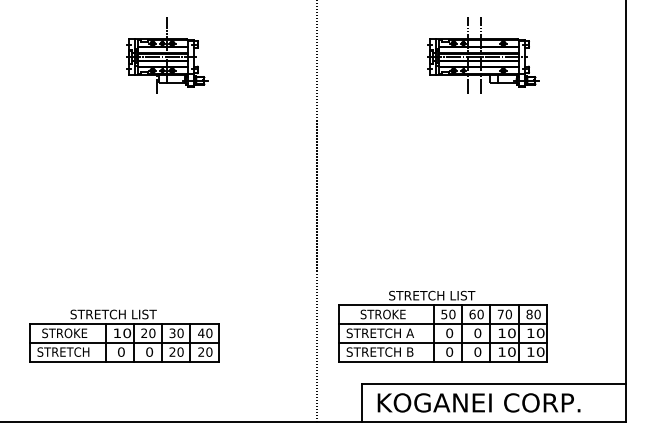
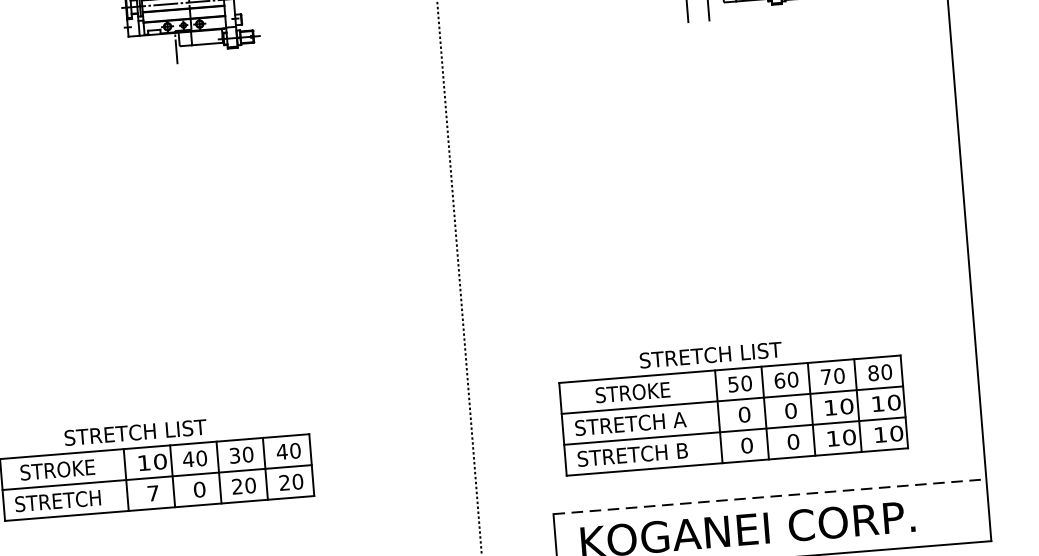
part: (442, 326) -> (731, 404), moved
text: (144, 332) -> (188, 458), 20 -> 40
text: (121, 351) -> (153, 492), 0 -> 7
line: (493, 384) -> (769, 497), solid -> dashed

